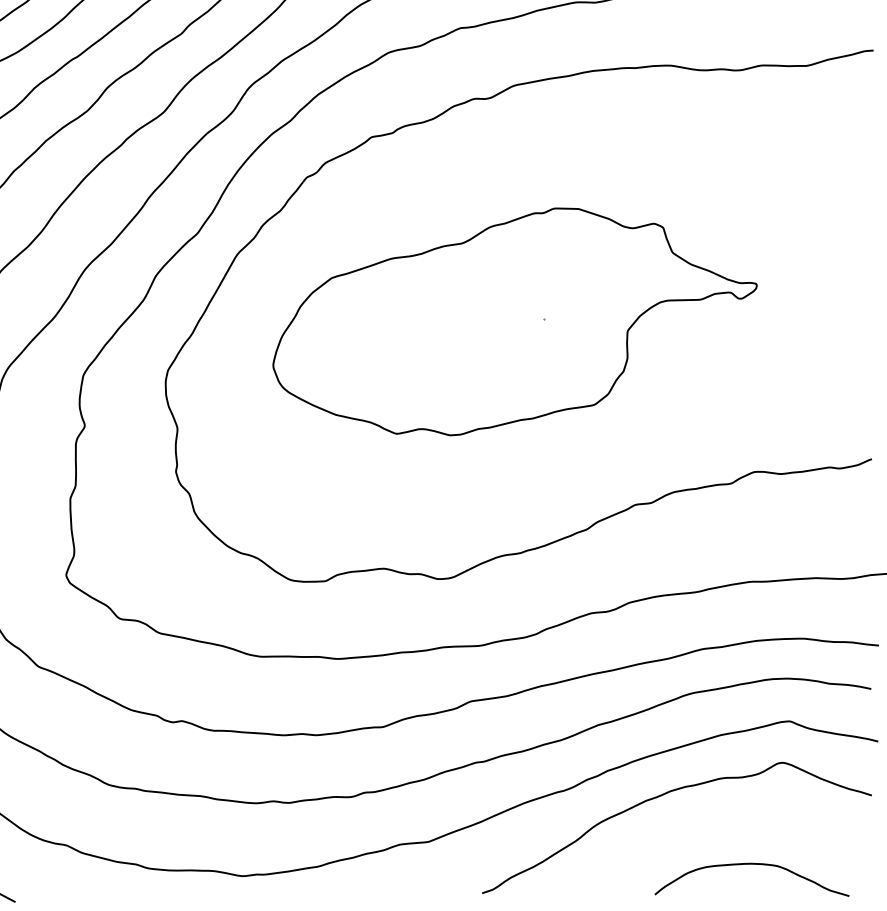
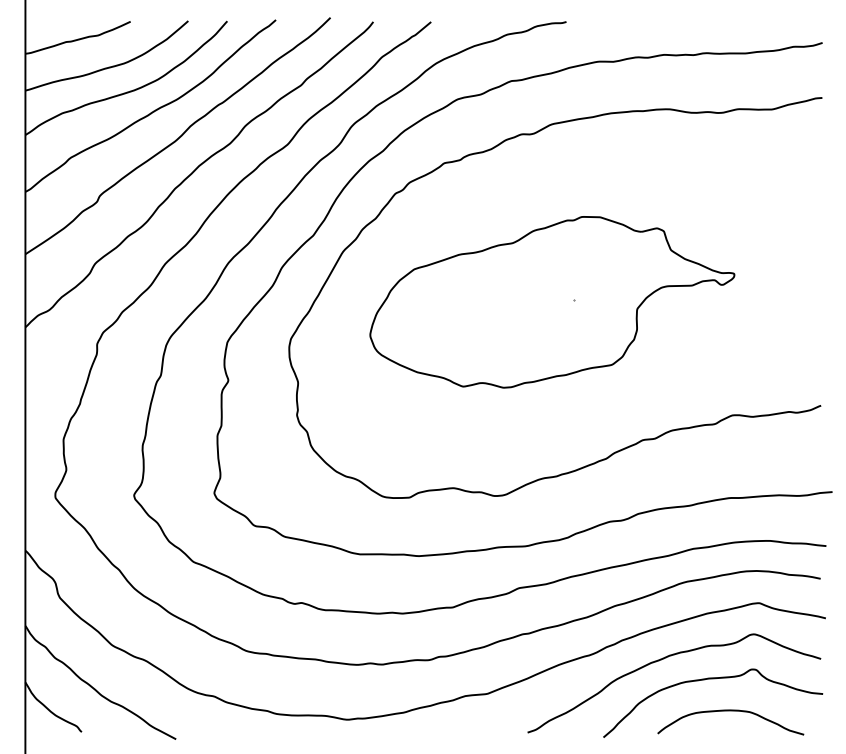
curve: (729, 822) -> (713, 679), added

